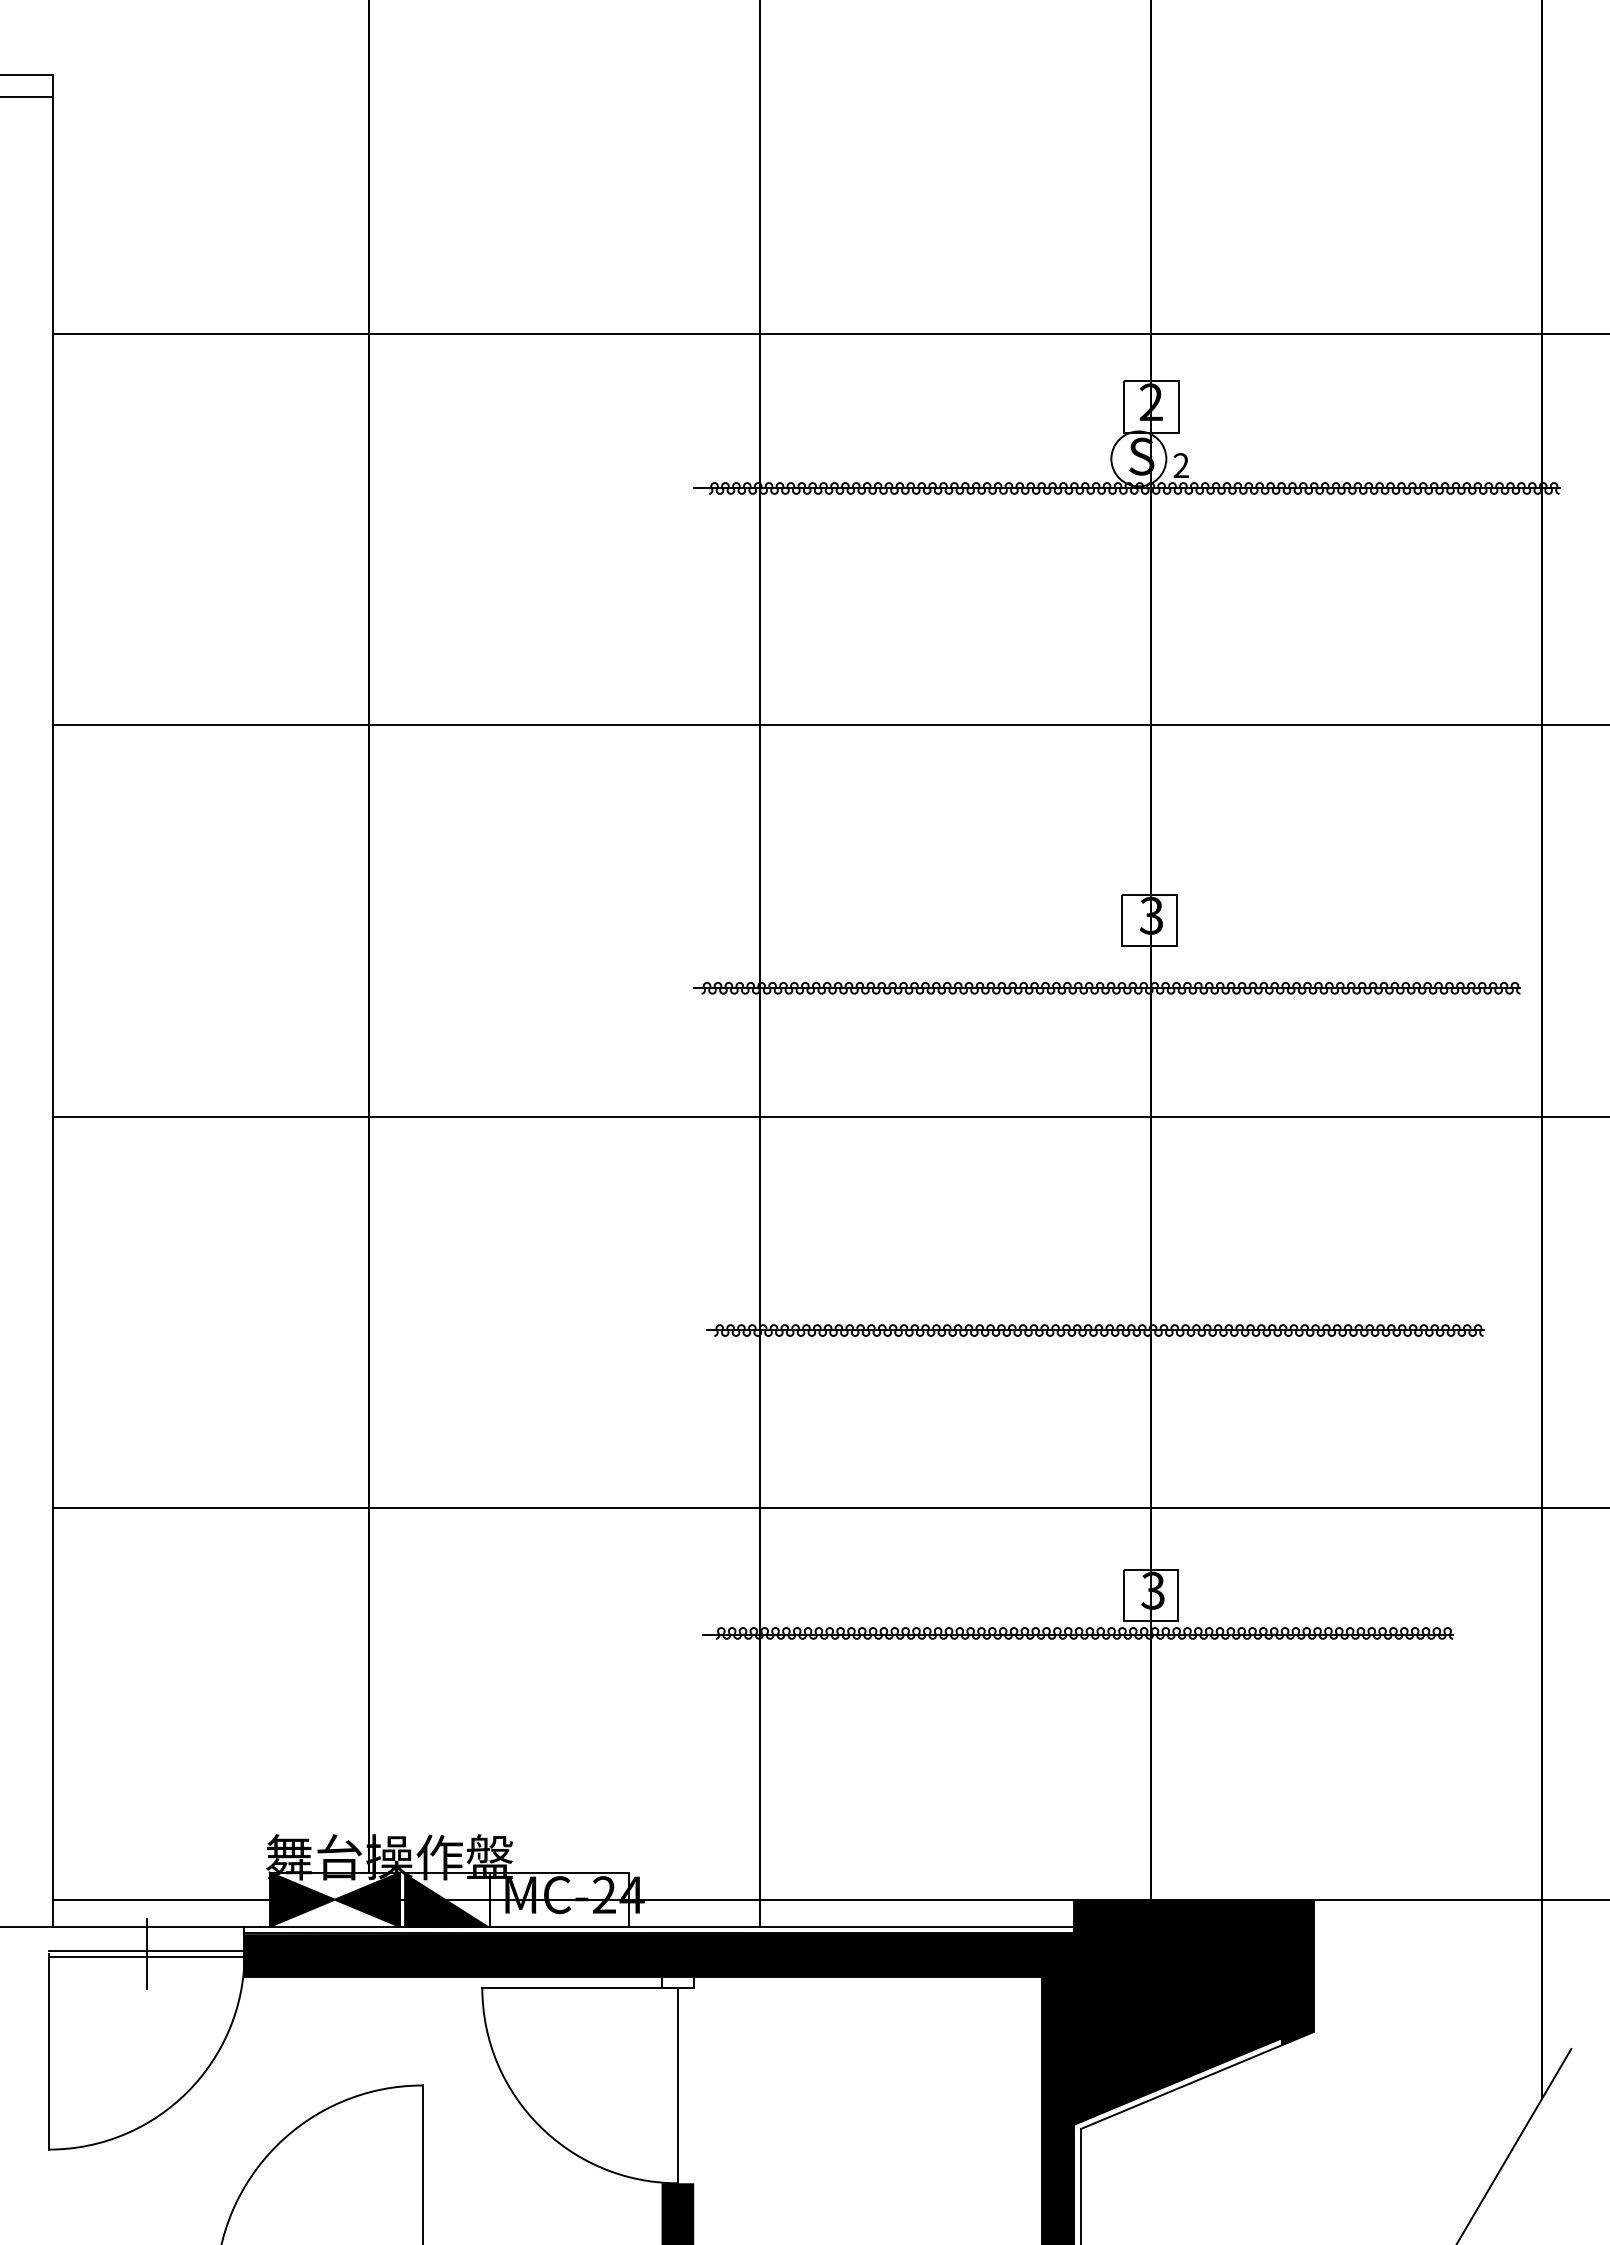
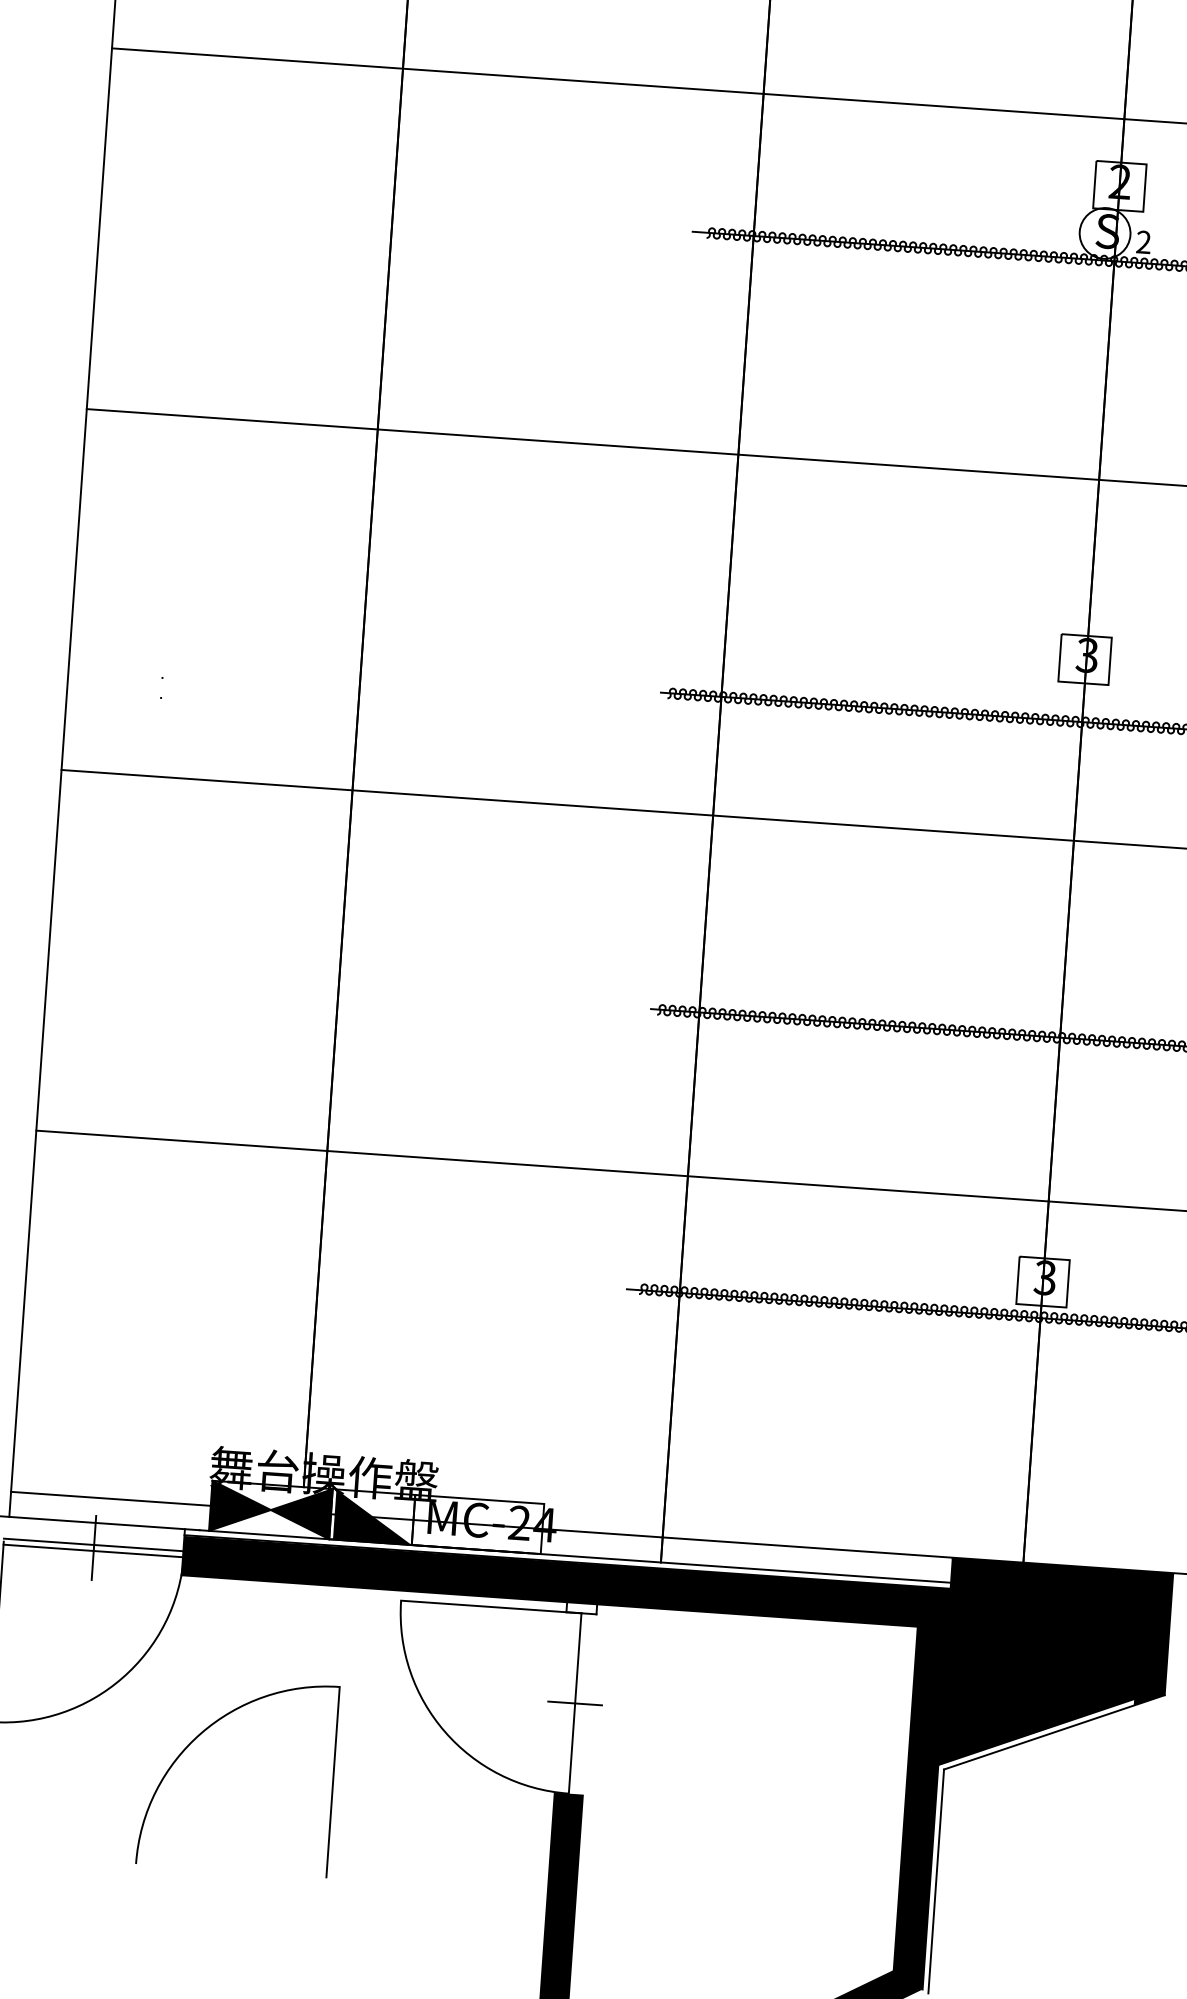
line: (677, 2085) -> (574, 1703), added

